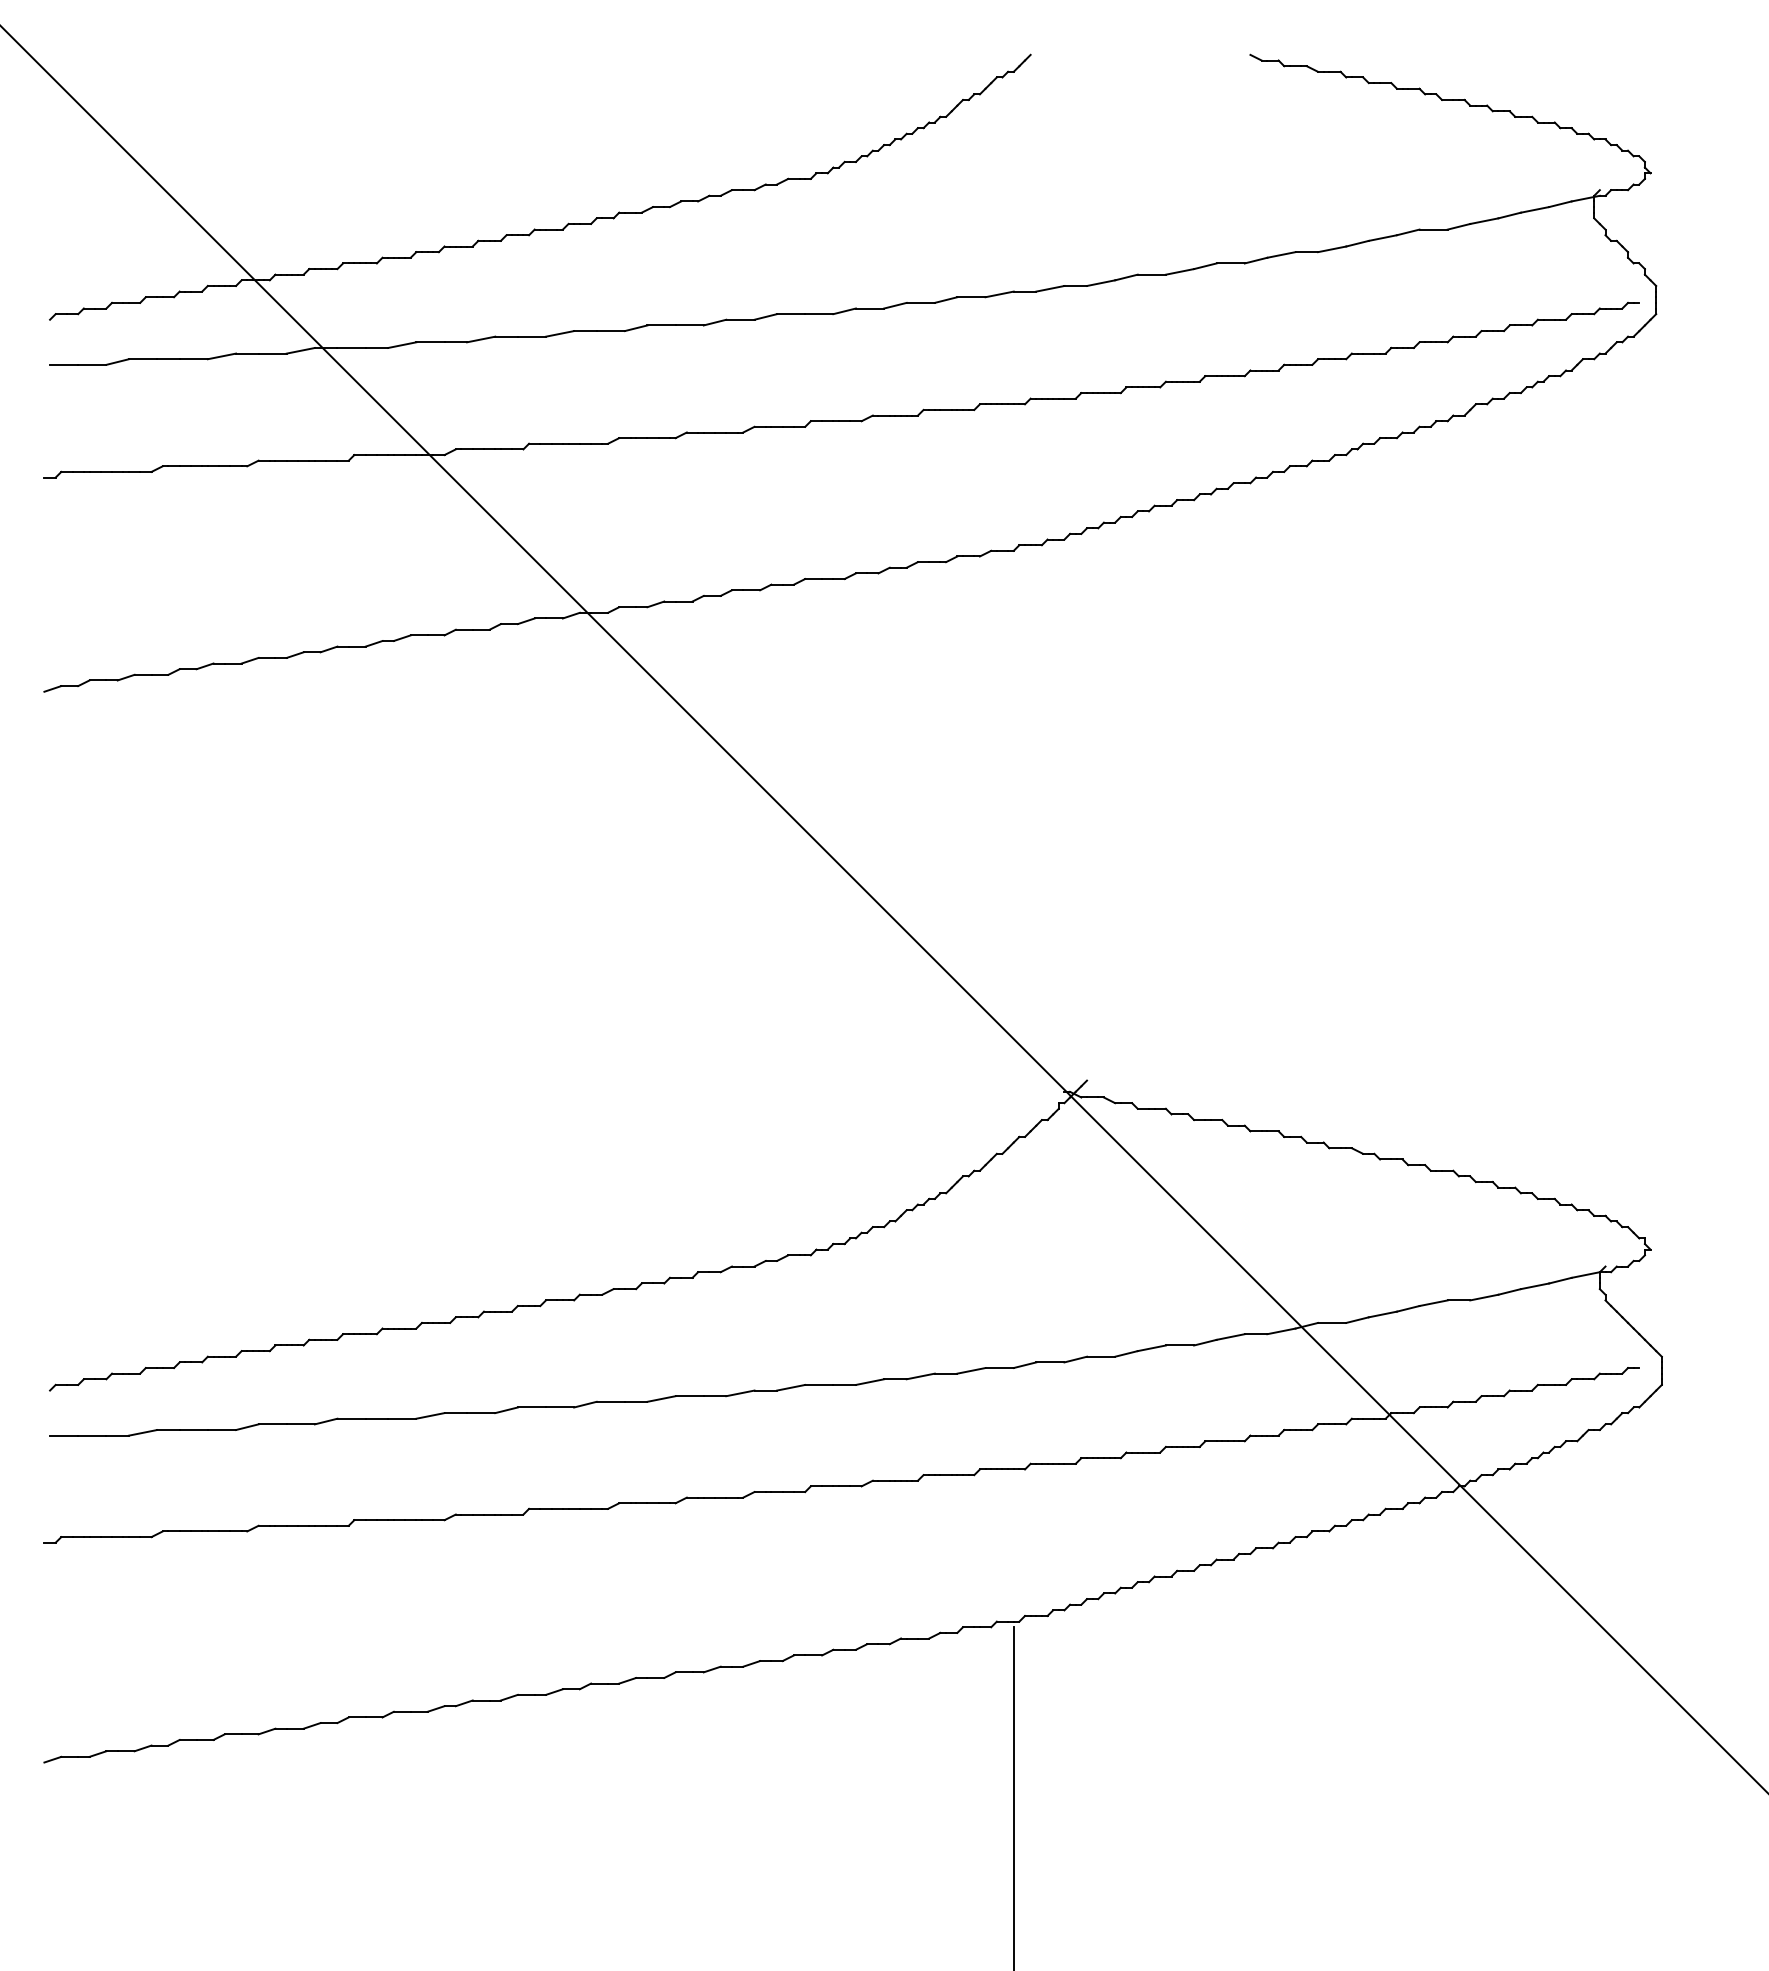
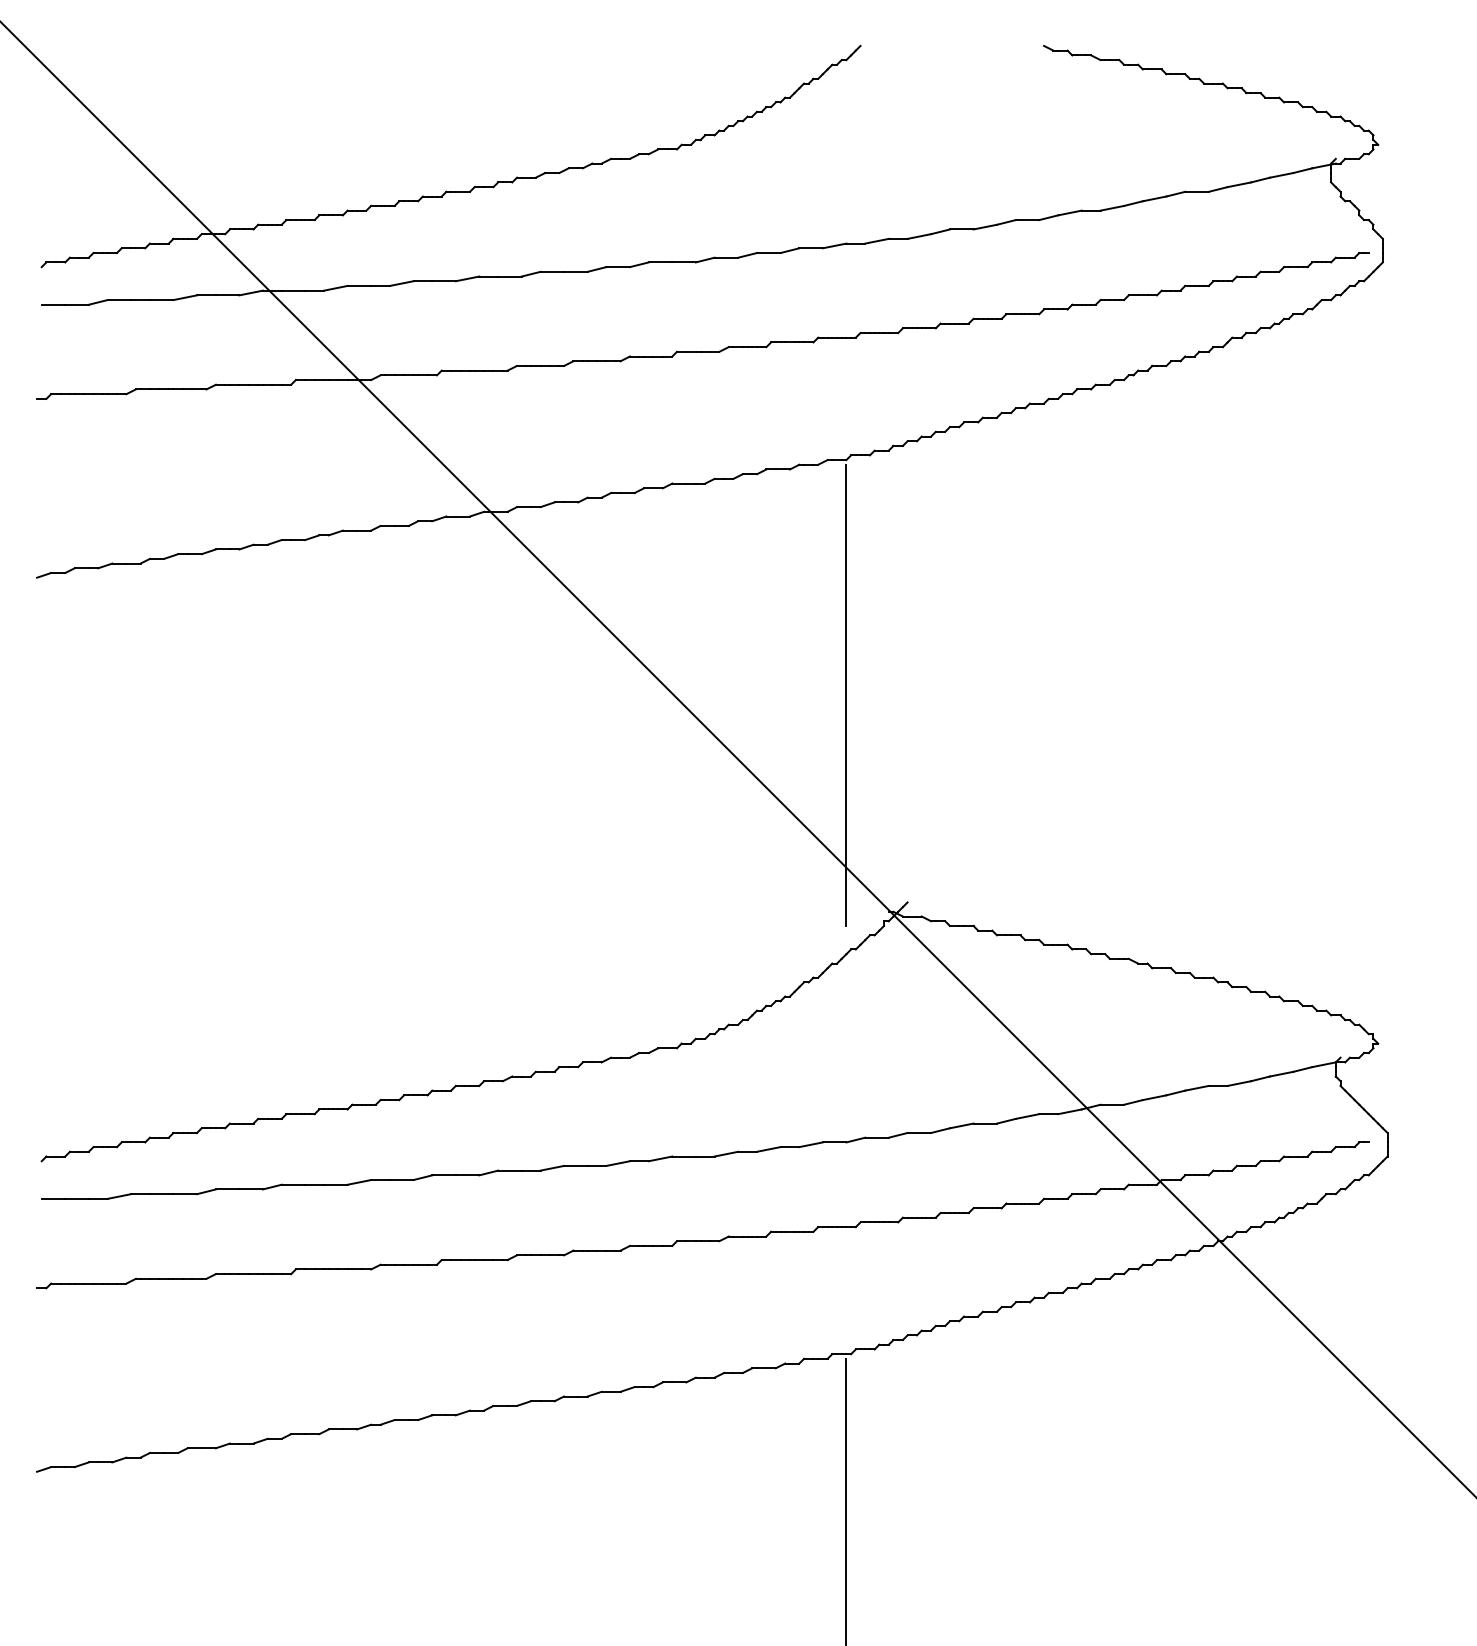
line: (1013, 832) -> (846, 695), added

